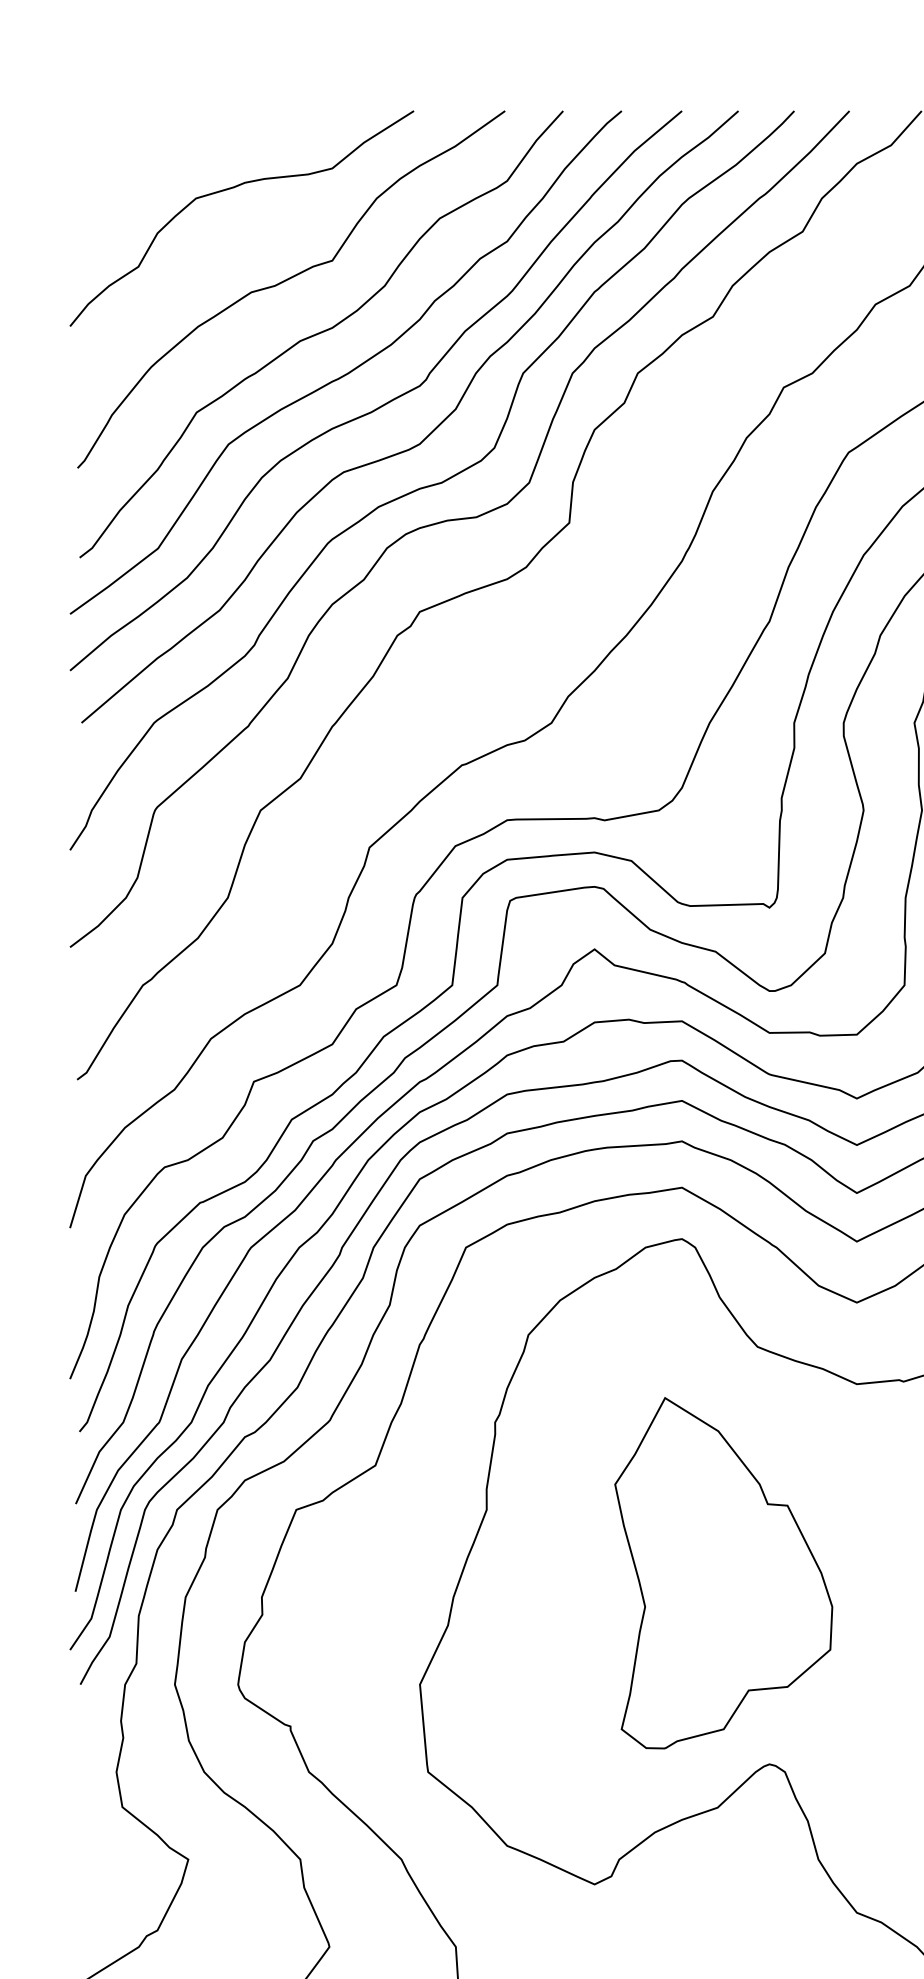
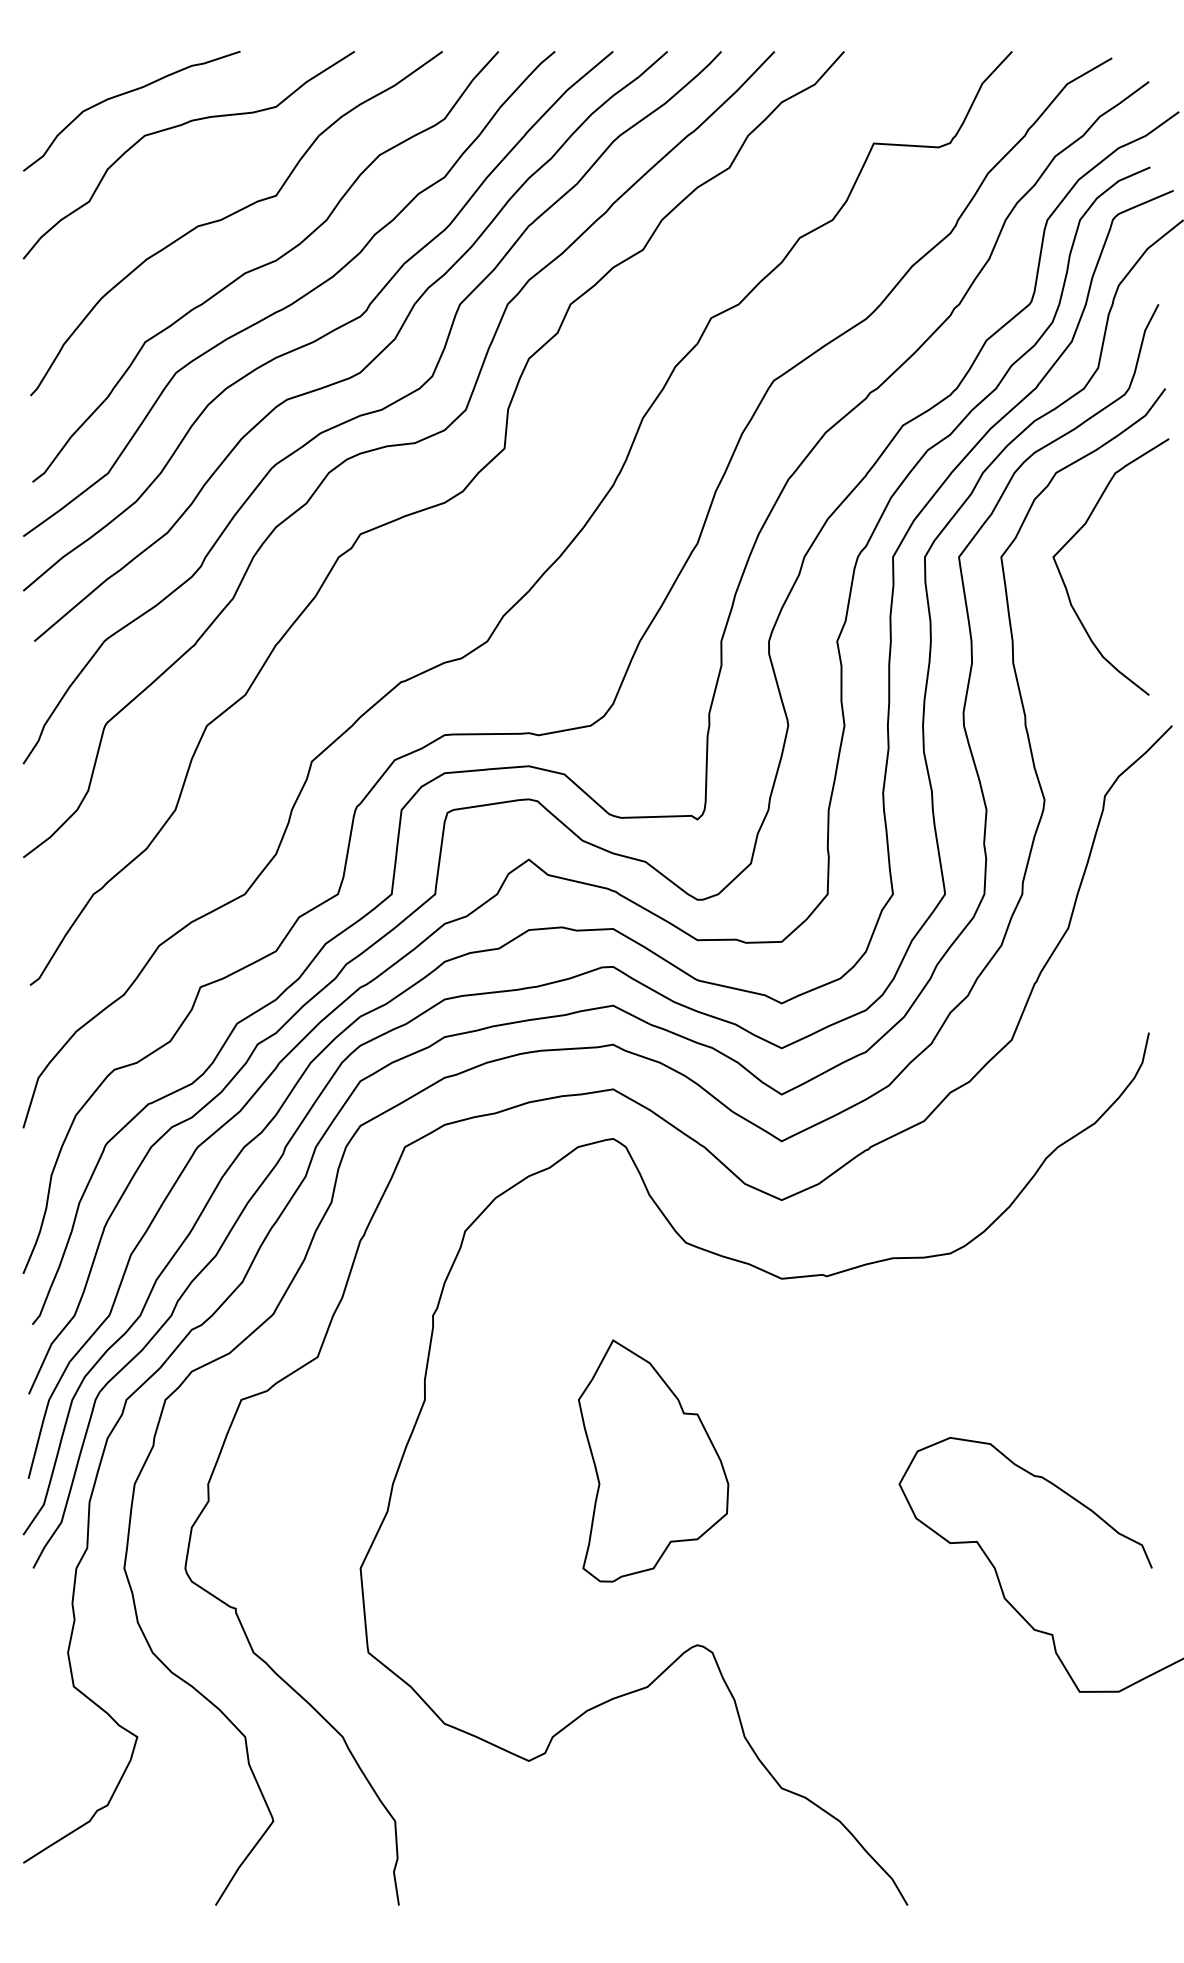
curve: (176, 155) -> (125, 94), added
part: (723, 1572) -> (653, 1460), size x0.71

